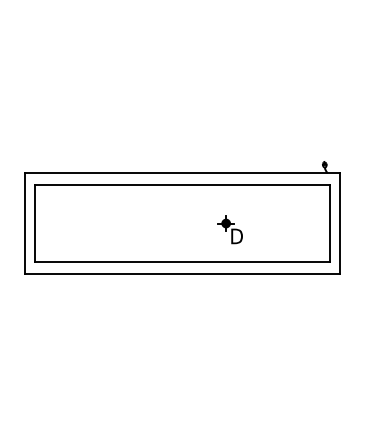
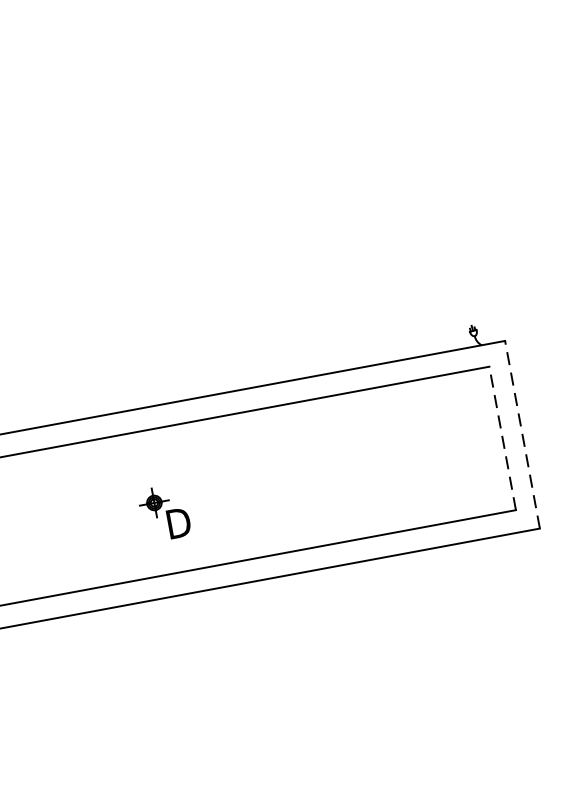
line: (329, 223) -> (502, 438), solid -> dashed
line: (340, 223) -> (522, 434), solid -> dashed
part: (229, 229) -> (162, 512), moved

